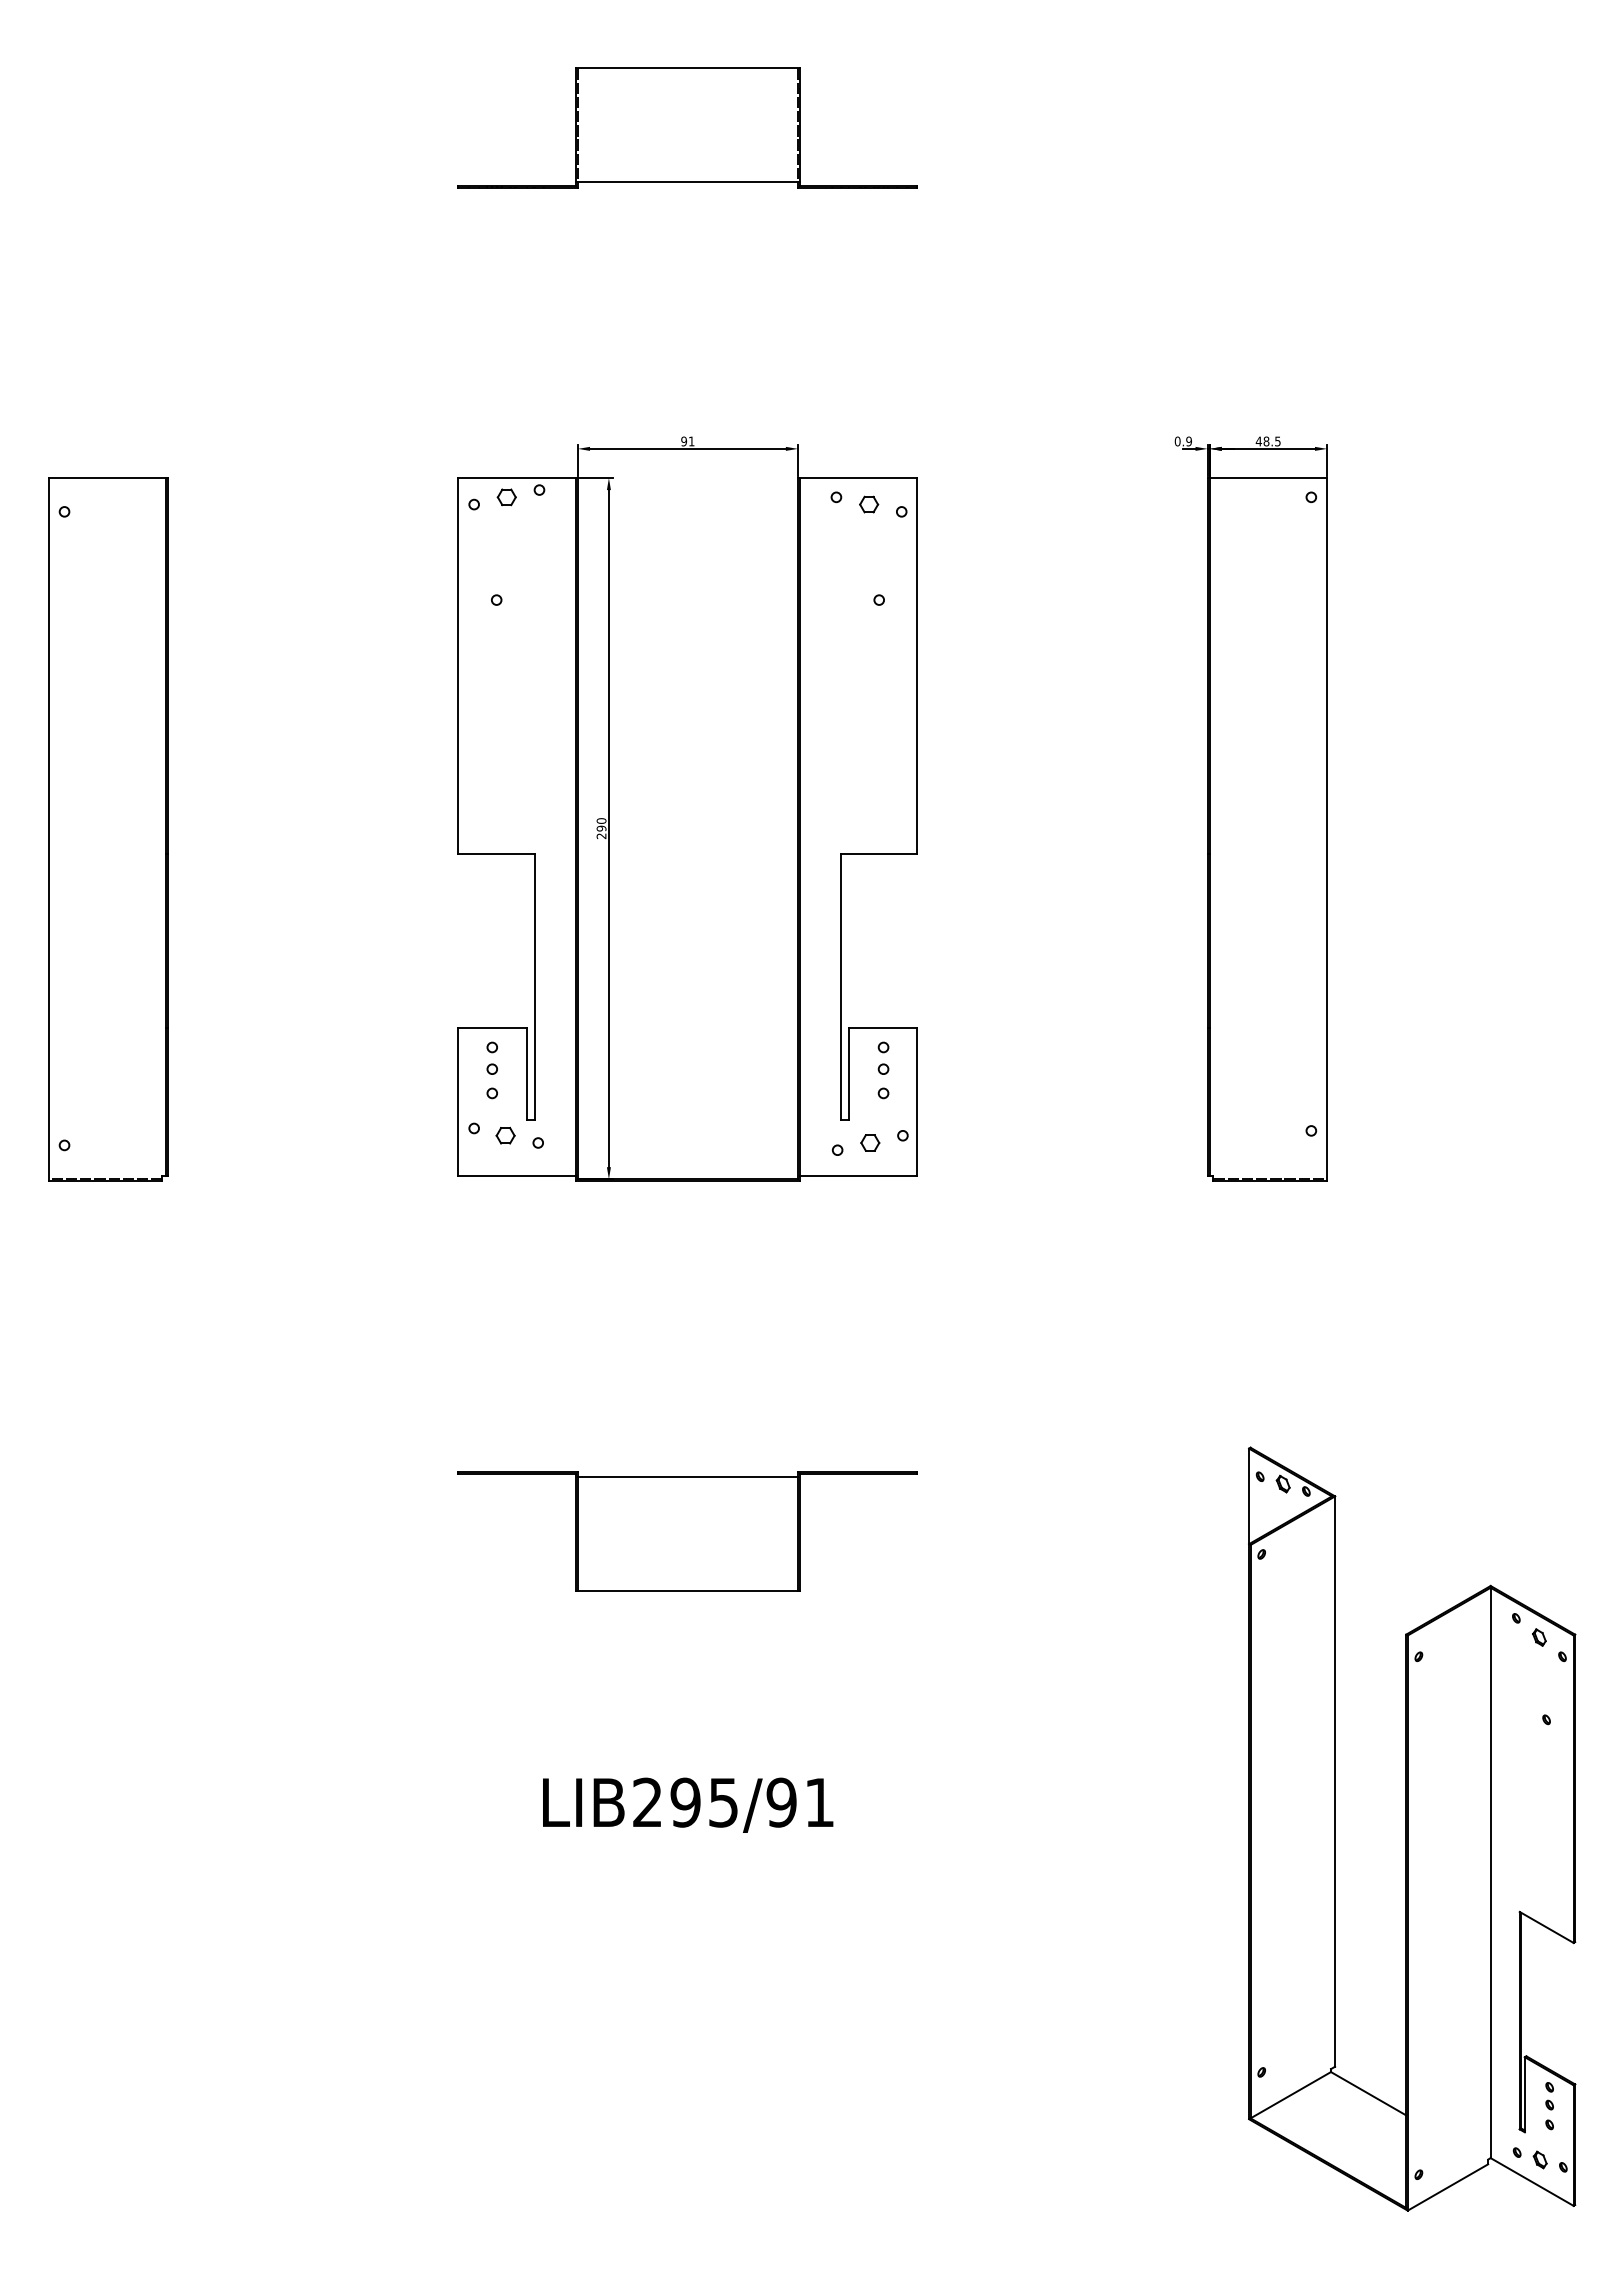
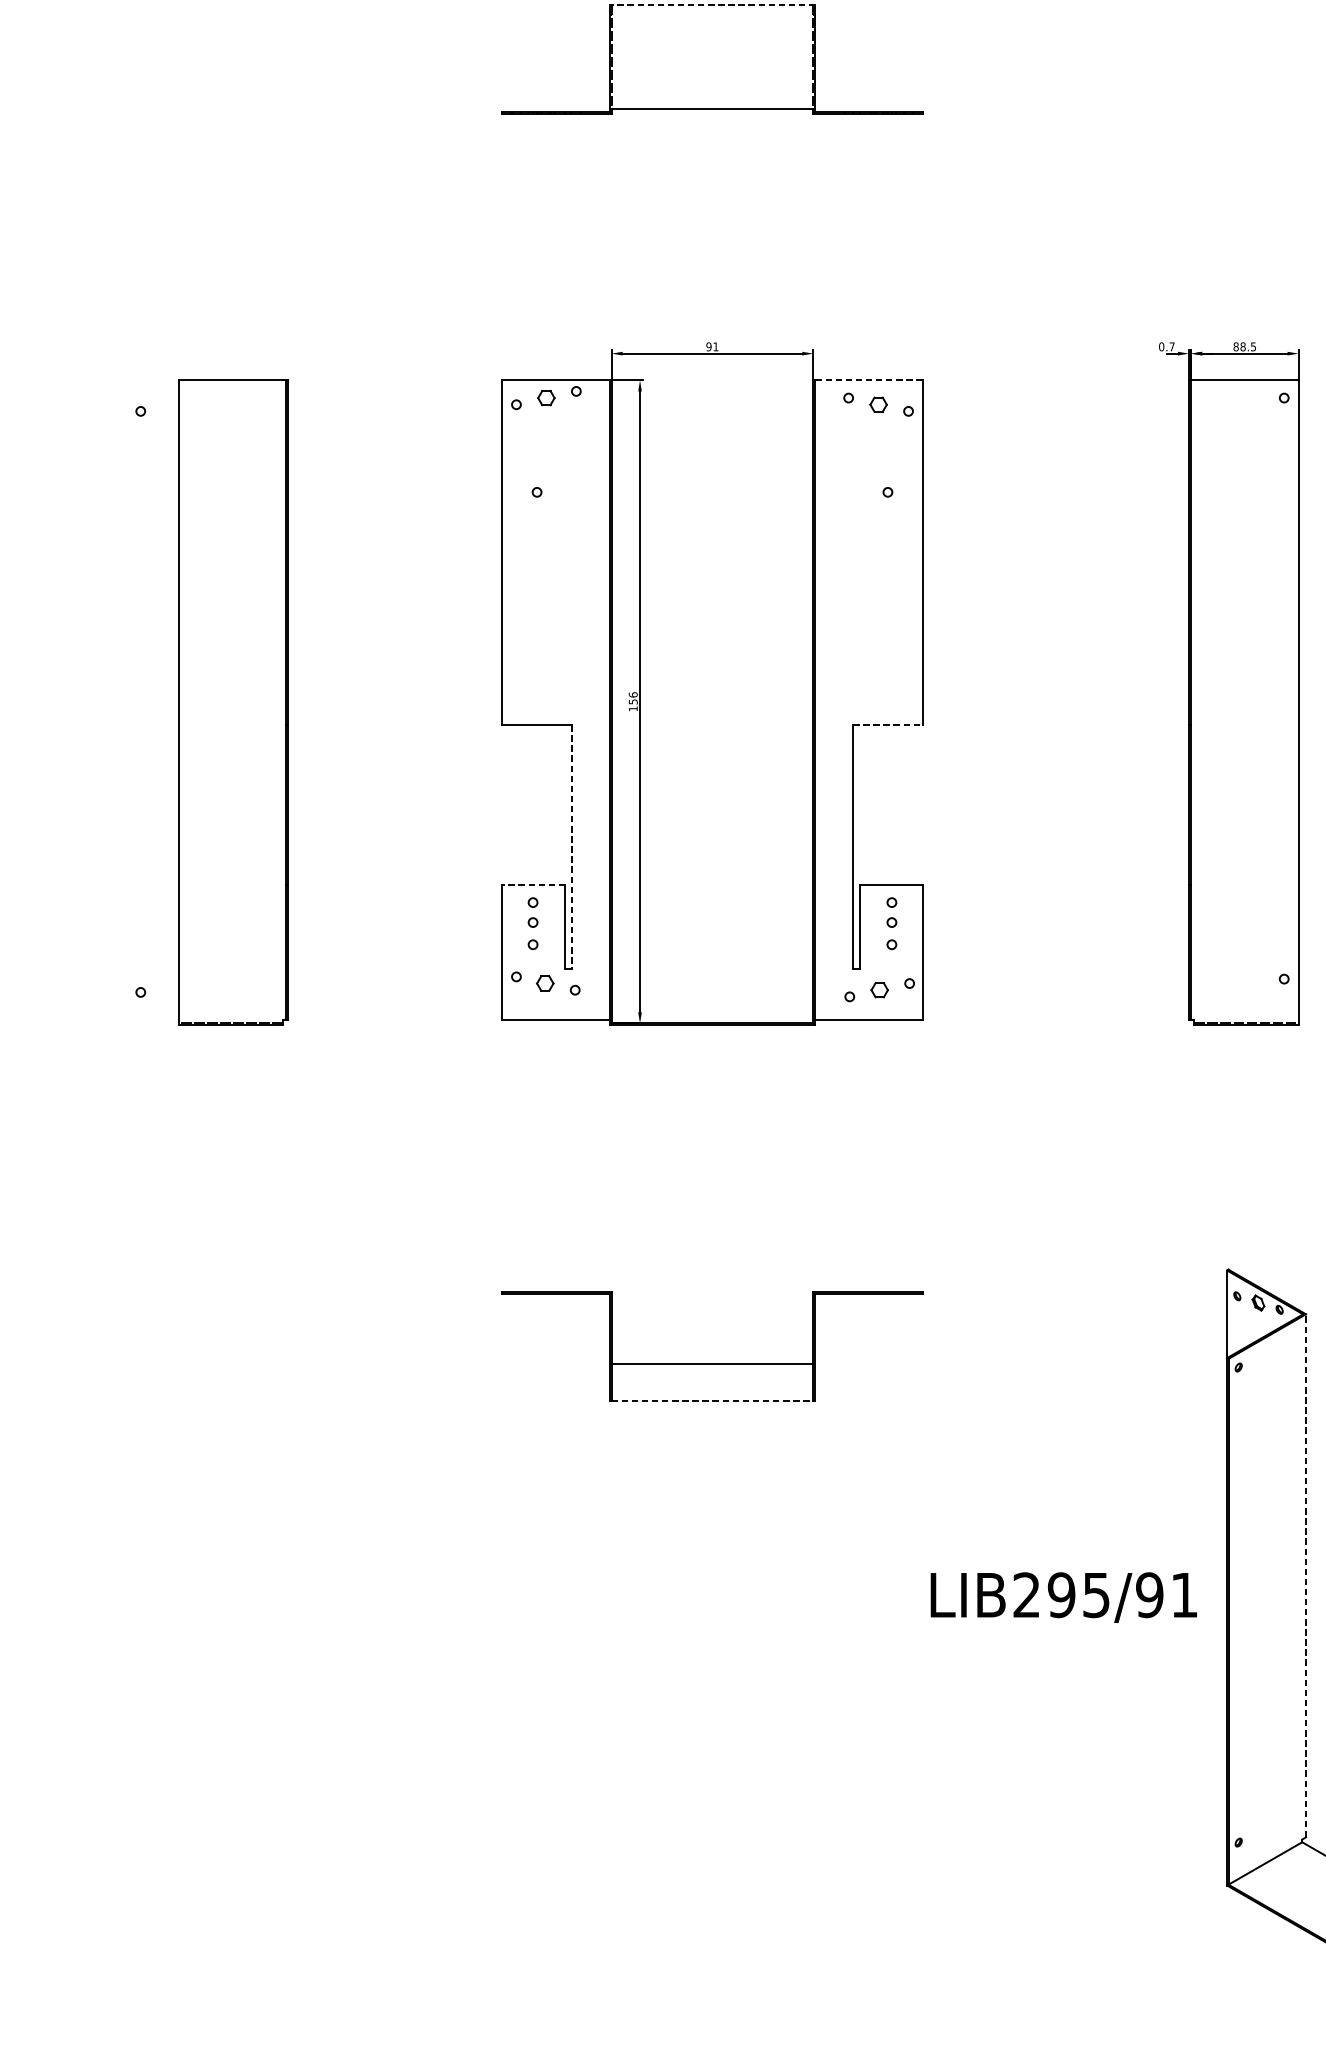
line: (687, 68) -> (712, 4), solid -> dashed
text: (1188, 441) -> (1171, 346), 0.9 -> 0.7
text: (1258, 441) -> (1235, 346), 48.5 -> 88.5
line: (858, 478) -> (868, 380), solid -> dashed
text: (601, 828) -> (633, 701), 290 -> 156
part: (108, 829) -> (233, 702), moved
line: (879, 854) -> (888, 725), solid -> dashed
line: (534, 987) -> (571, 847), solid -> dashed
line: (492, 1028) -> (533, 885), solid -> dashed
line: (687, 1477) -> (712, 1363), moved
line: (688, 1591) -> (713, 1401), solid -> dashed
line: (1335, 1781) -> (1306, 1575), solid -> dashed
text: (688, 1804) -> (1064, 1596), moved

